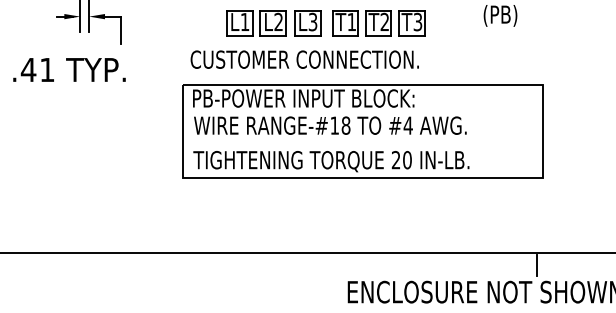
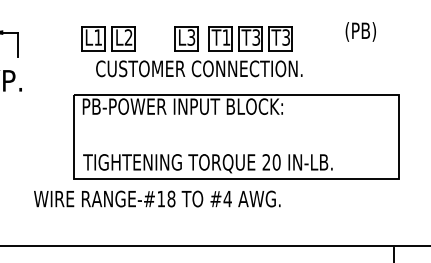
text: (384, 22) -> (255, 37), T2 -> T3
part: (256, 23) -> (108, 38), moved
text: (304, 59) -> (198, 68), moved
text: (330, 125) -> (157, 198), moved

